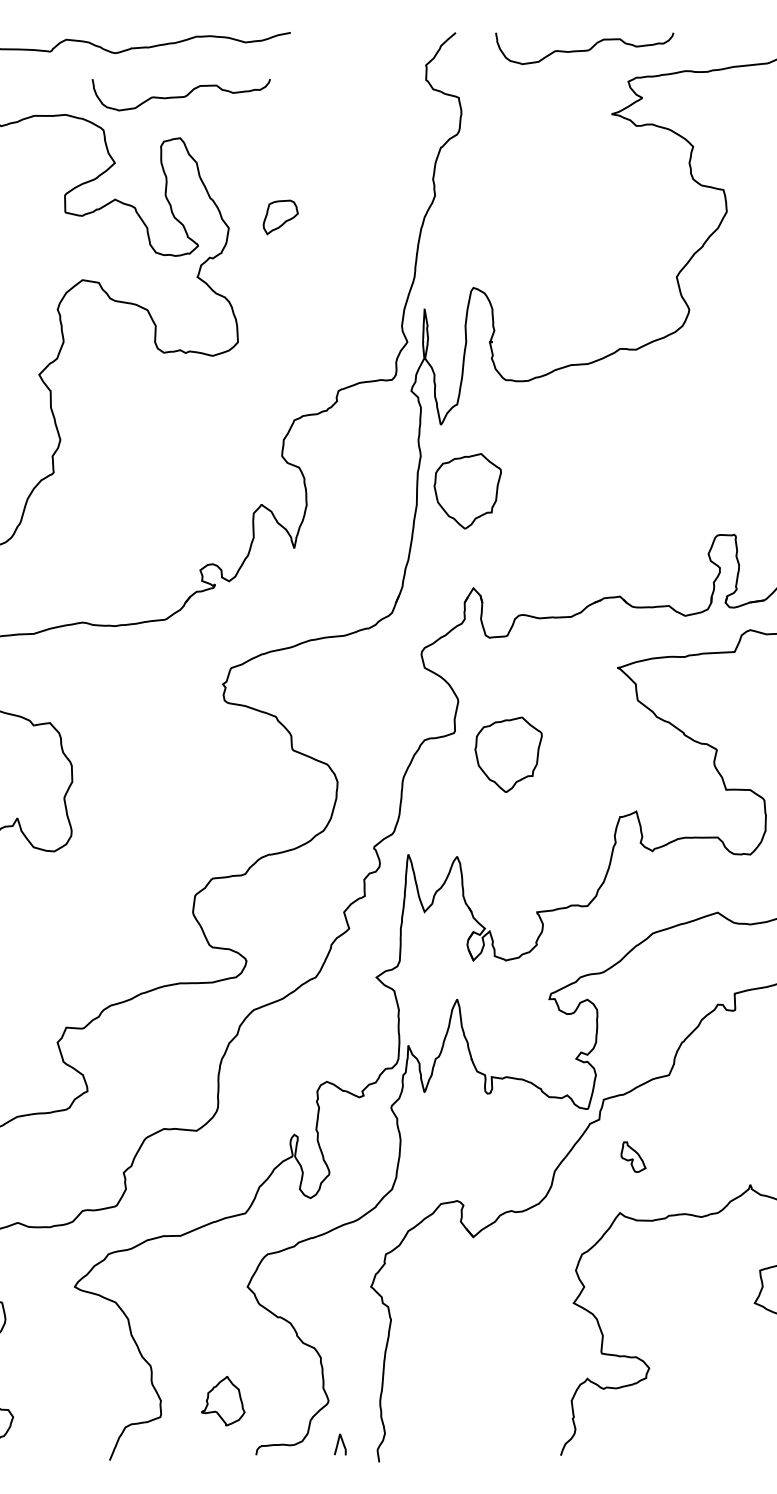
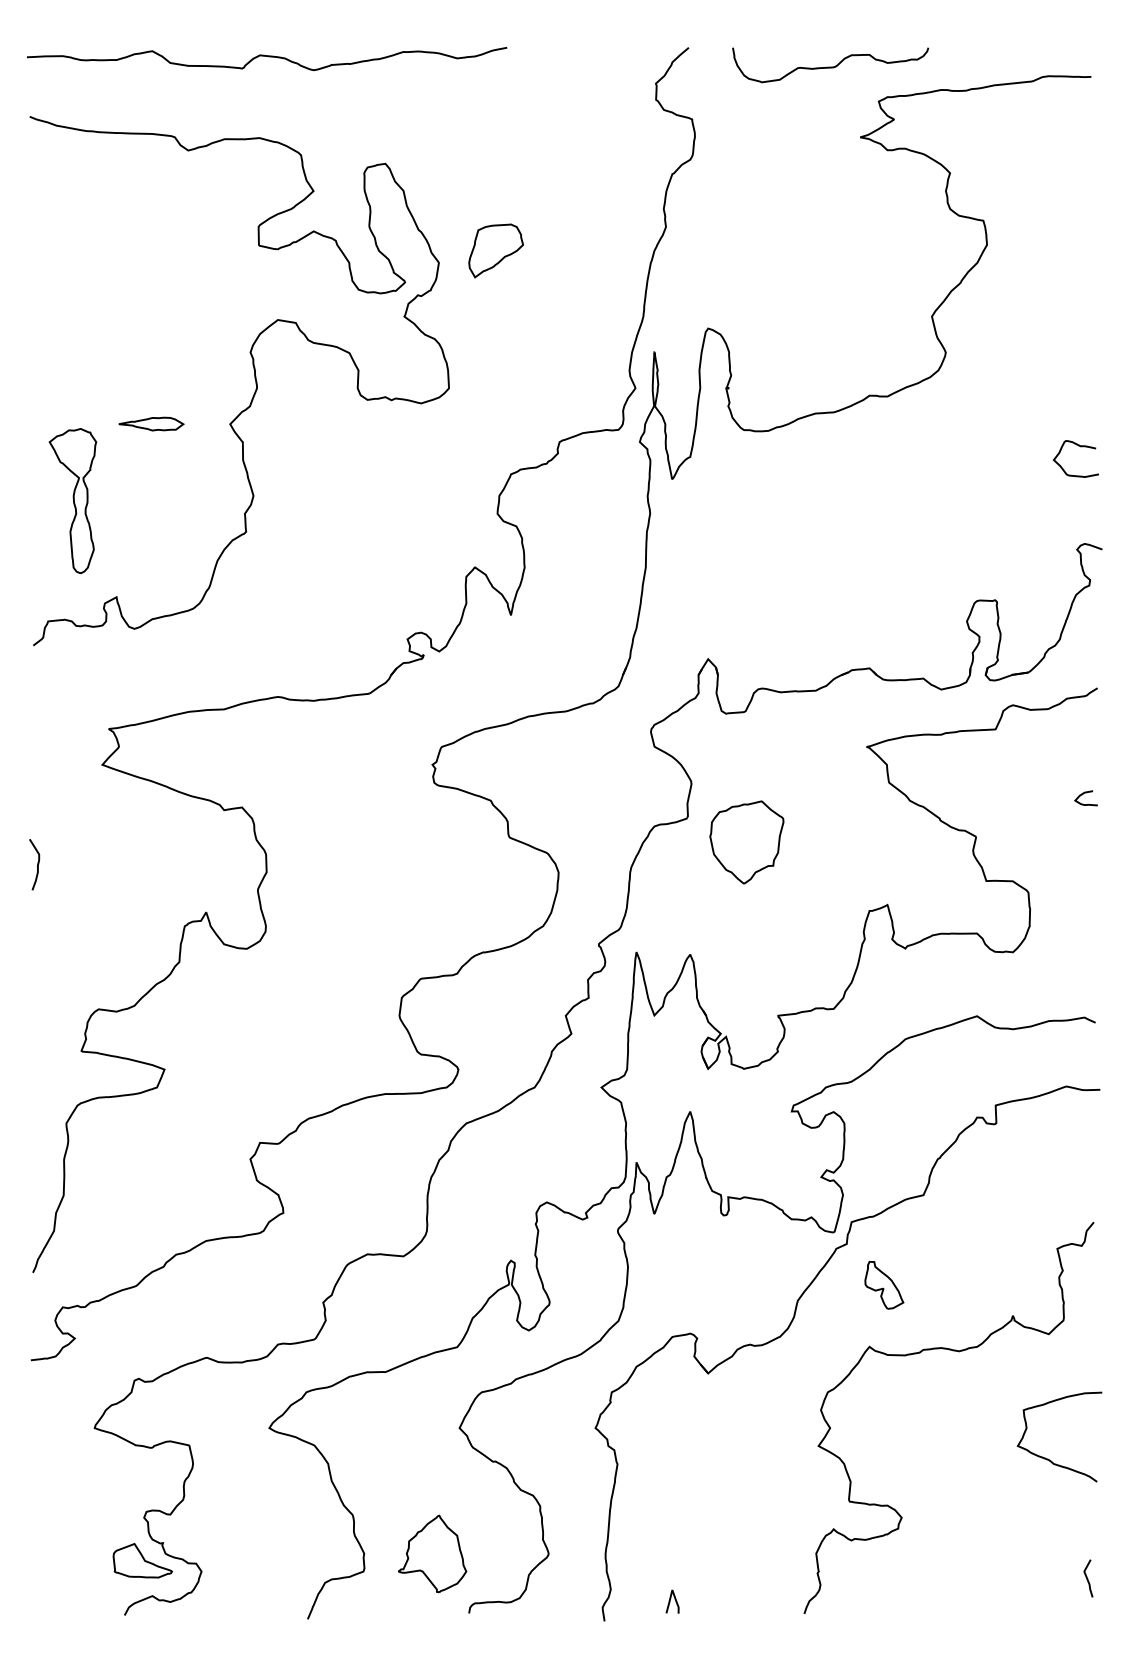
curve: (181, 96) -> (386, 117), removed
part: (280, 216) -> (495, 250), size x1.43
part: (467, 491) -> (701, 552), removed
part: (633, 1157) -> (884, 1285), size x1.43
part: (223, 1400) -> (432, 1553), size x1.43
curve: (338, 1444) -> (670, 1601), moved

